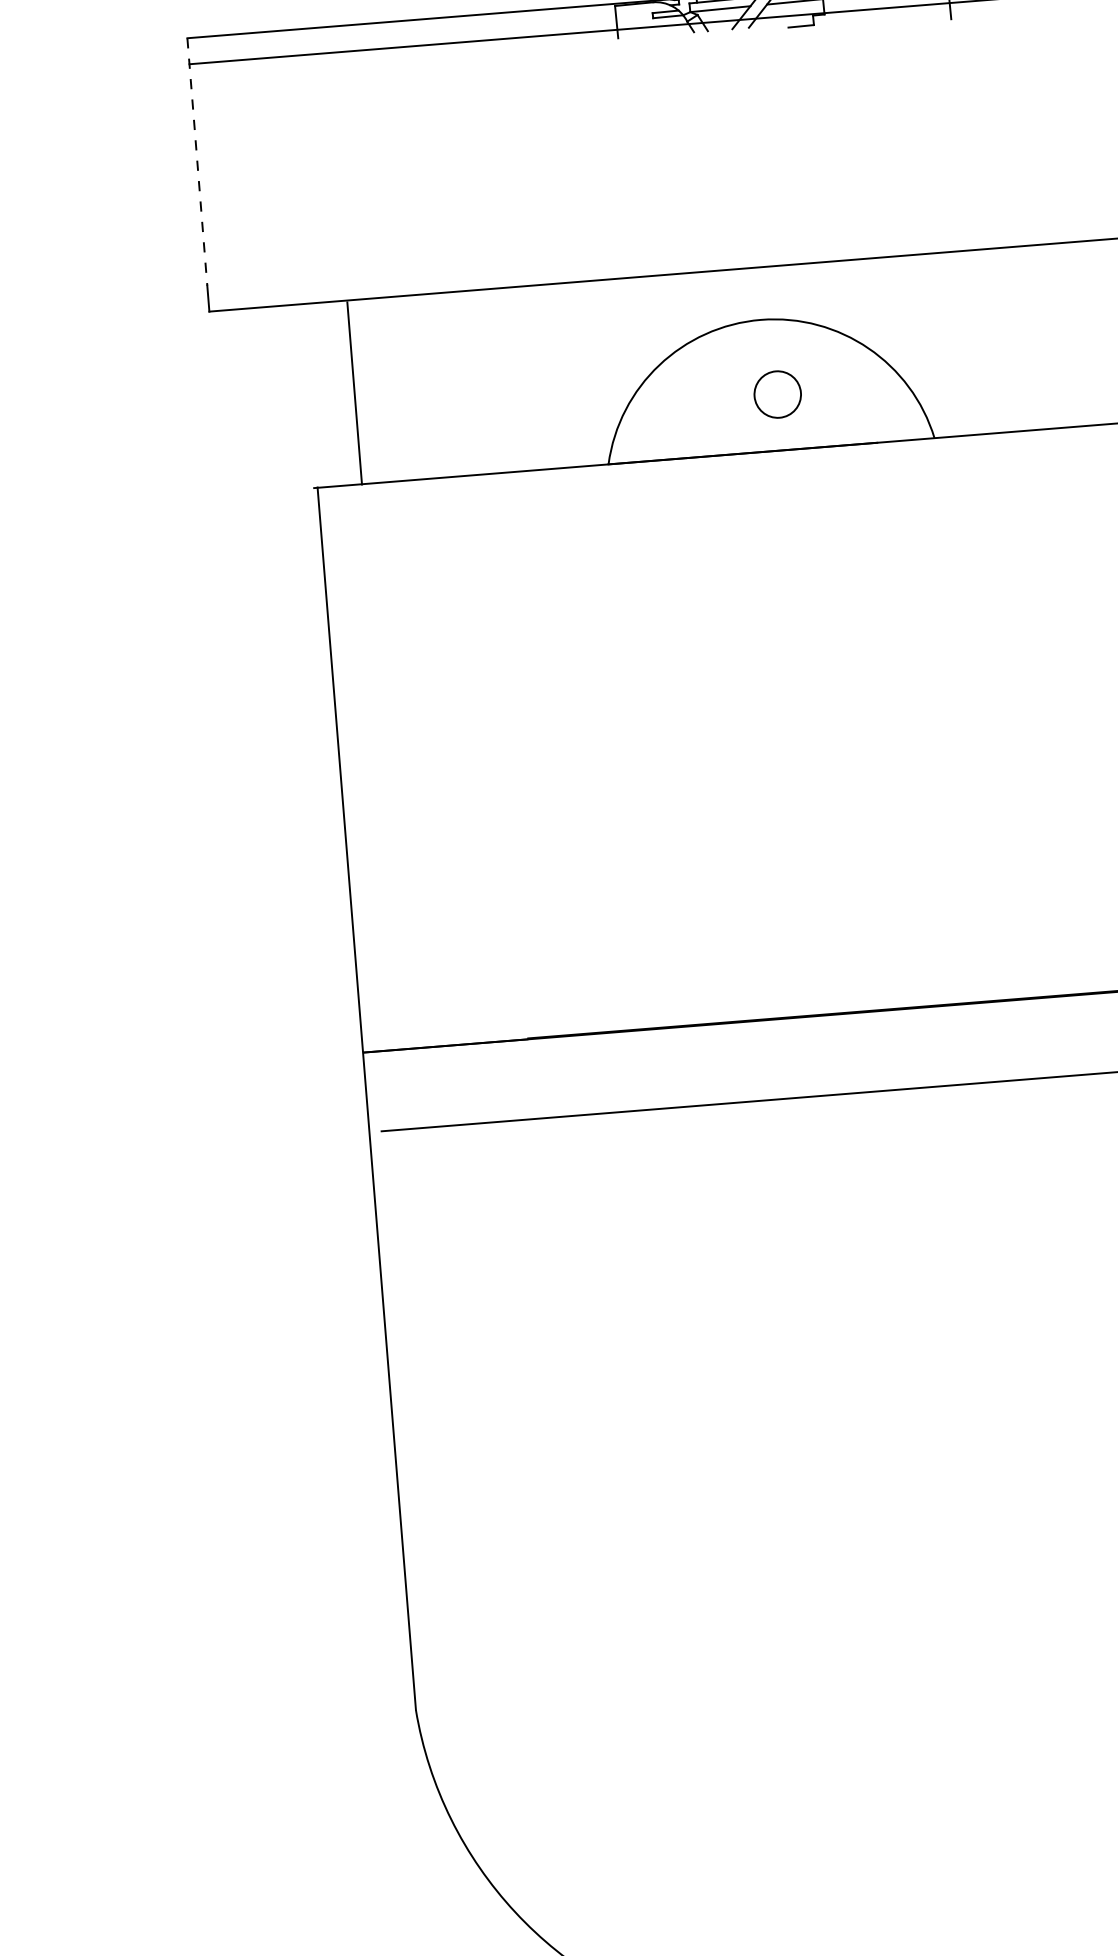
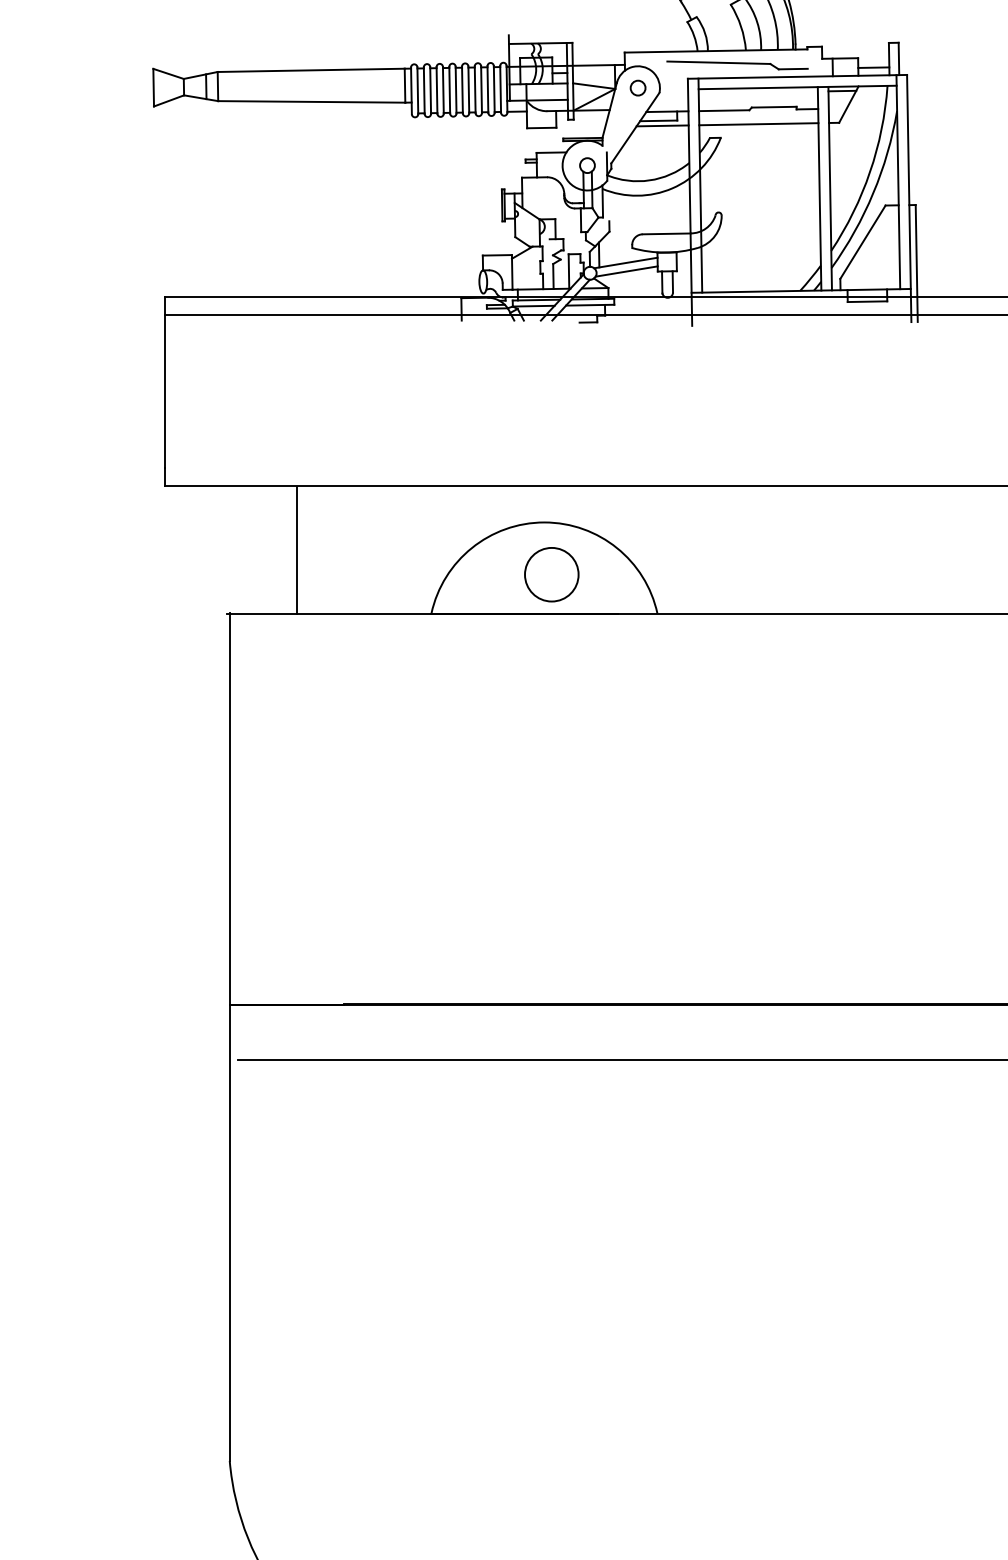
line: (196, 162) -> (164, 382), dashed -> solid
line: (354, 393) -> (296, 550), moved
circle: (777, 394) -> (551, 574), size x1.67

